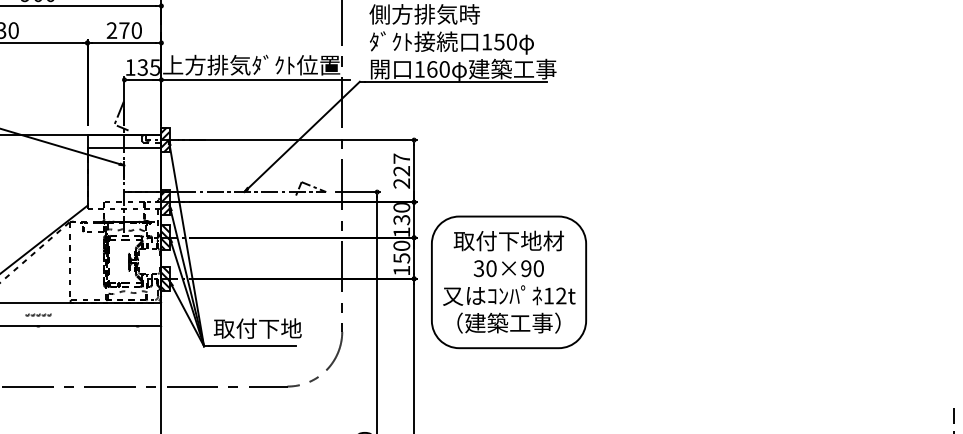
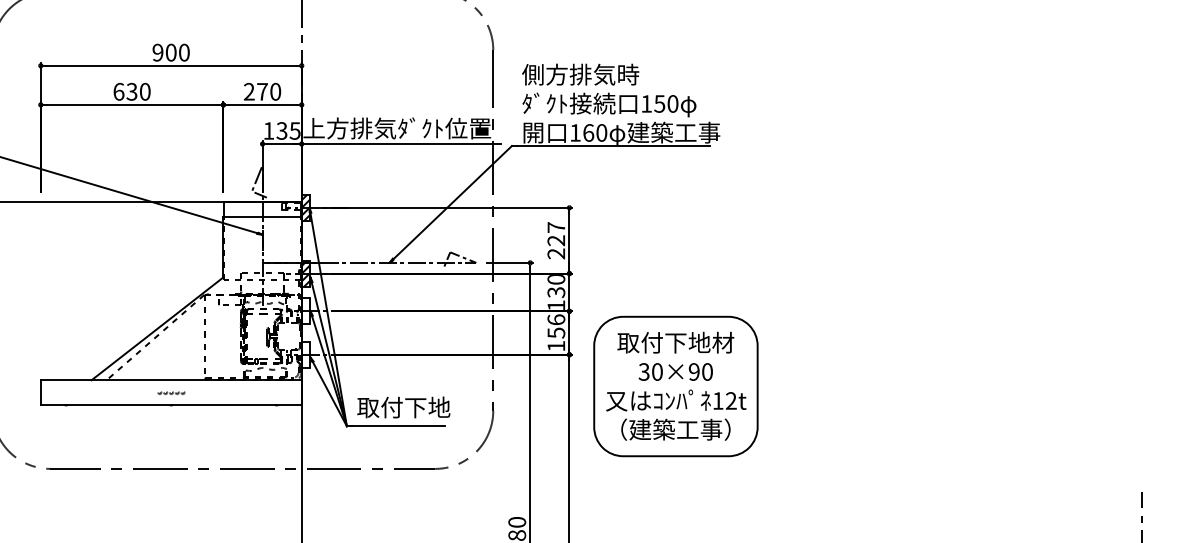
hatch: (164, 237) -> (305, 311), removed
text: (401, 245) -> (556, 319), 150 -> 156
hatch: (164, 278) -> (305, 354), removed
part: (508, 282) -> (675, 386), moved

